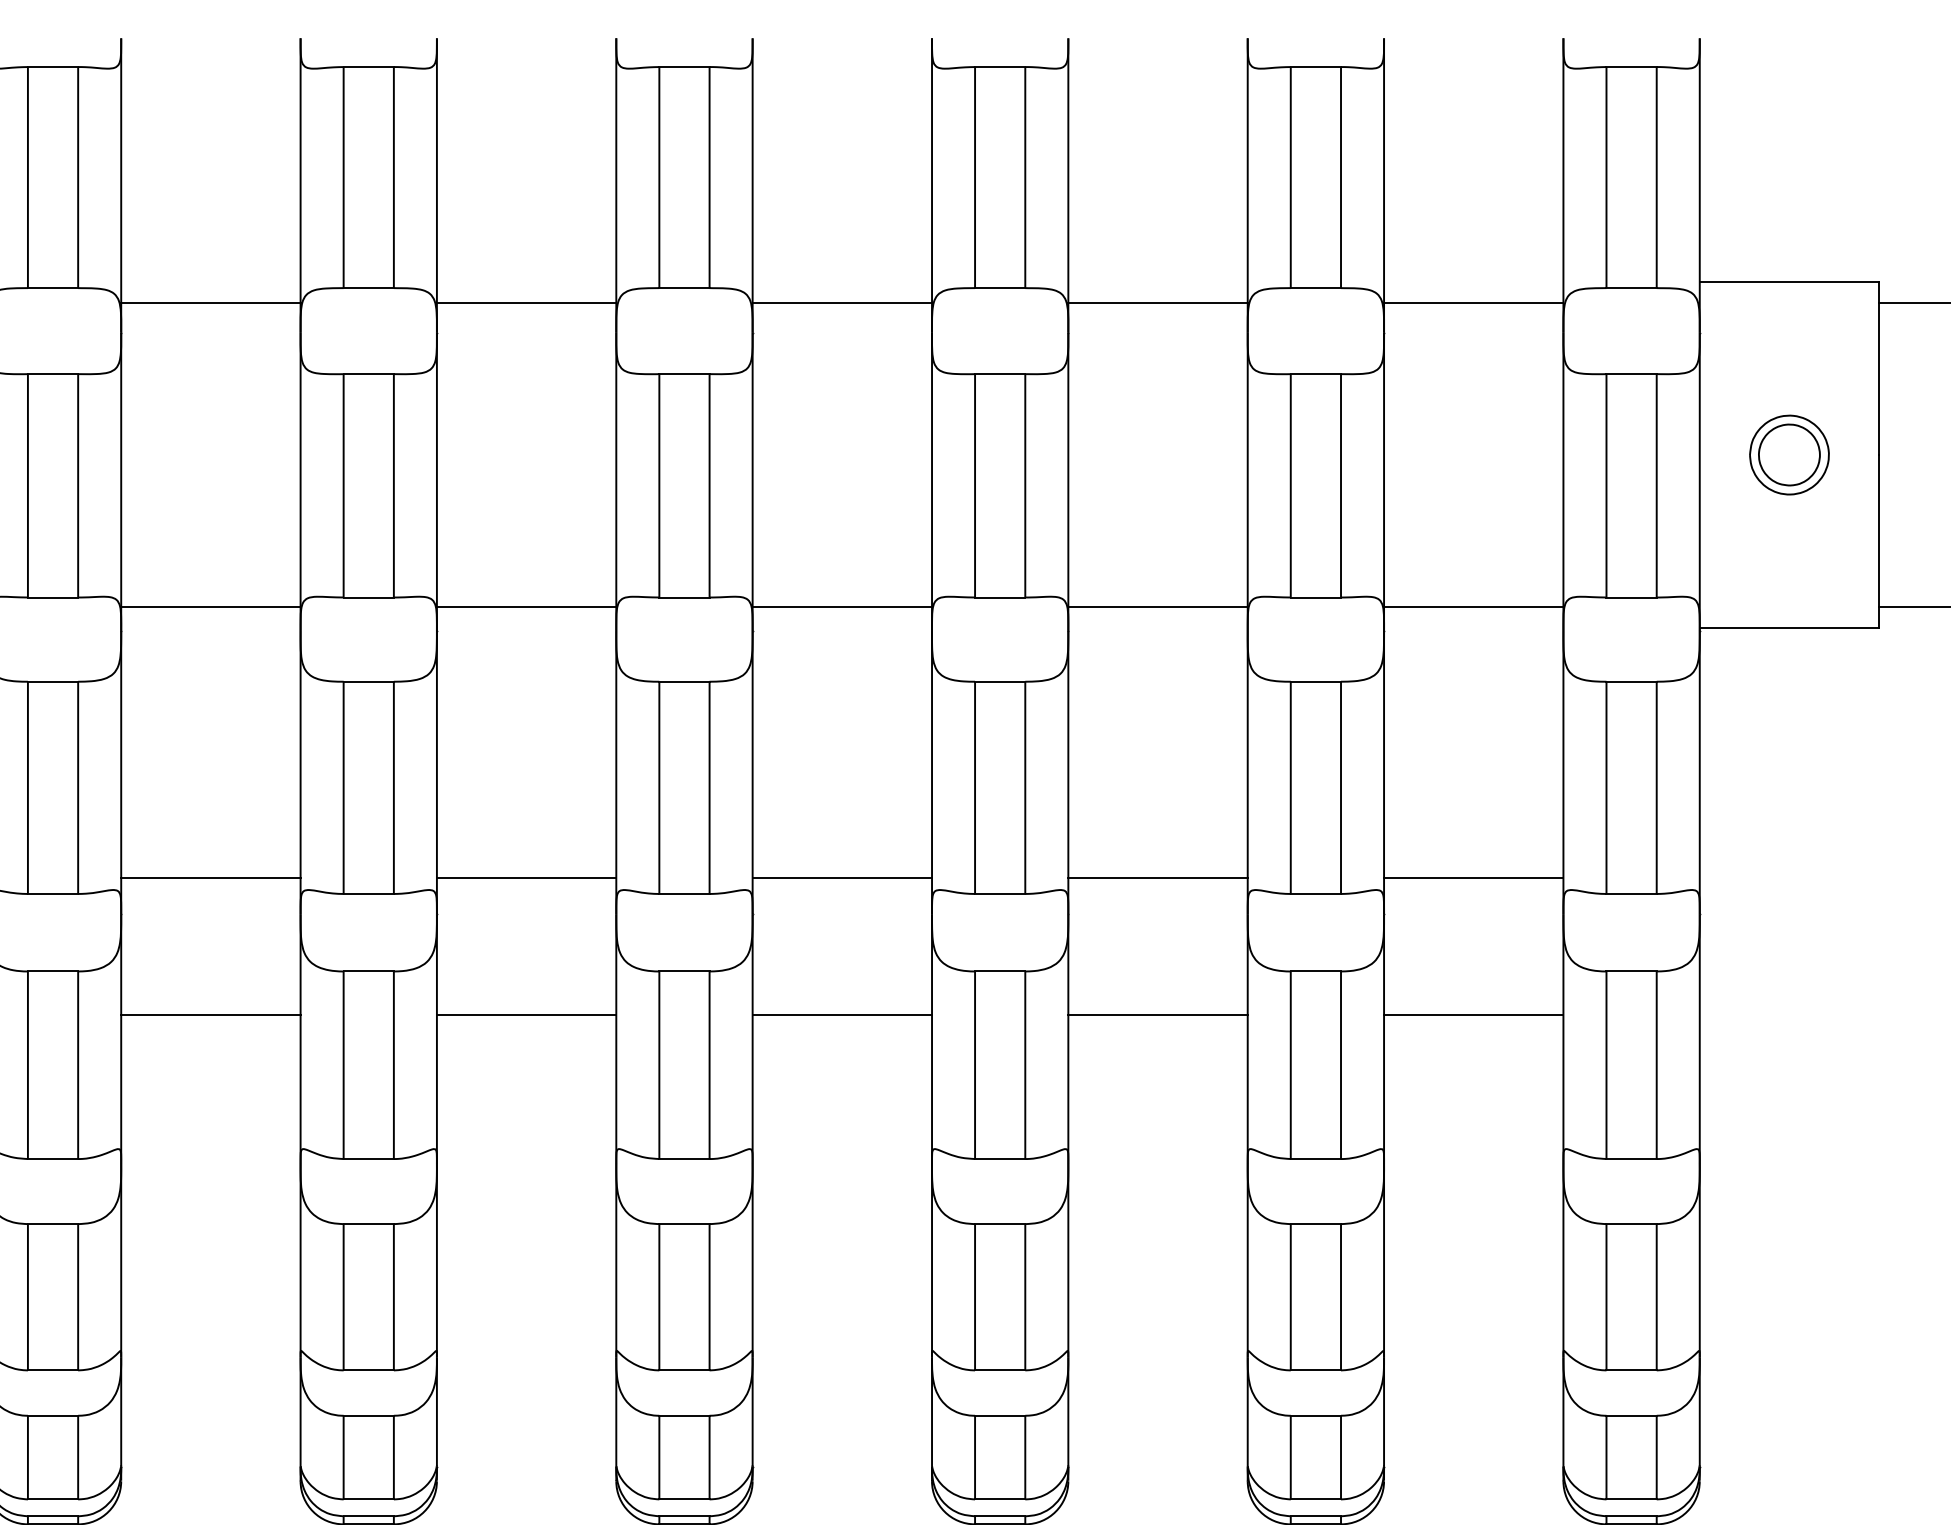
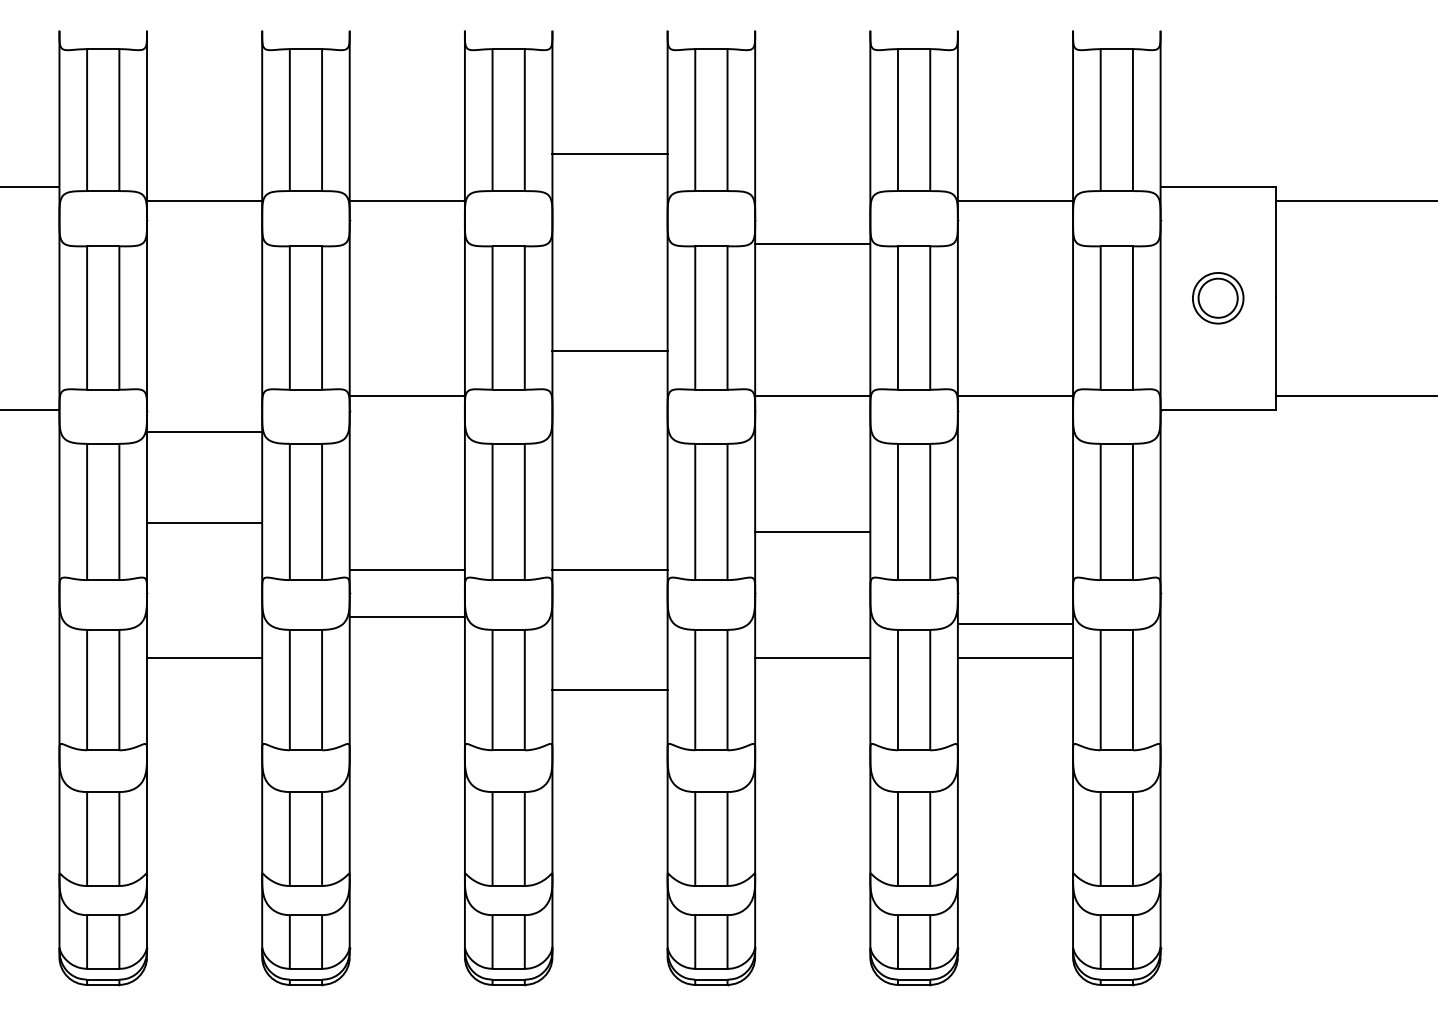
line: (841, 302) -> (609, 153), moved
line: (1157, 302) -> (812, 243), moved
line: (210, 606) -> (204, 431), moved
line: (841, 606) -> (609, 350), moved
line: (210, 879) -> (204, 523), moved
line: (1157, 879) -> (812, 532), moved
line: (1473, 879) -> (1015, 624), moved
line: (525, 1014) -> (406, 616), moved
line: (841, 1014) -> (609, 689), moved

